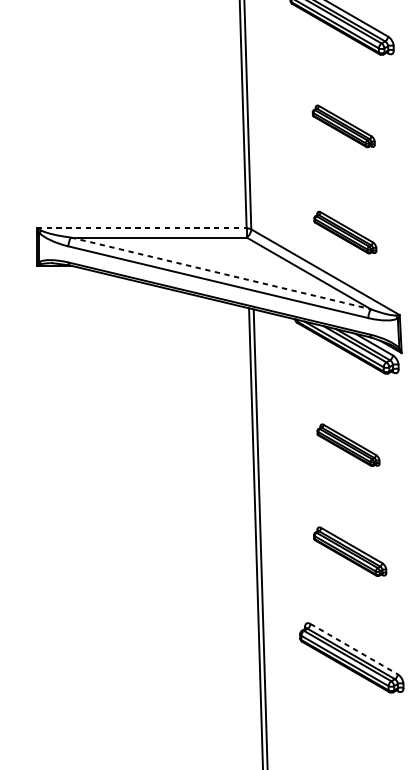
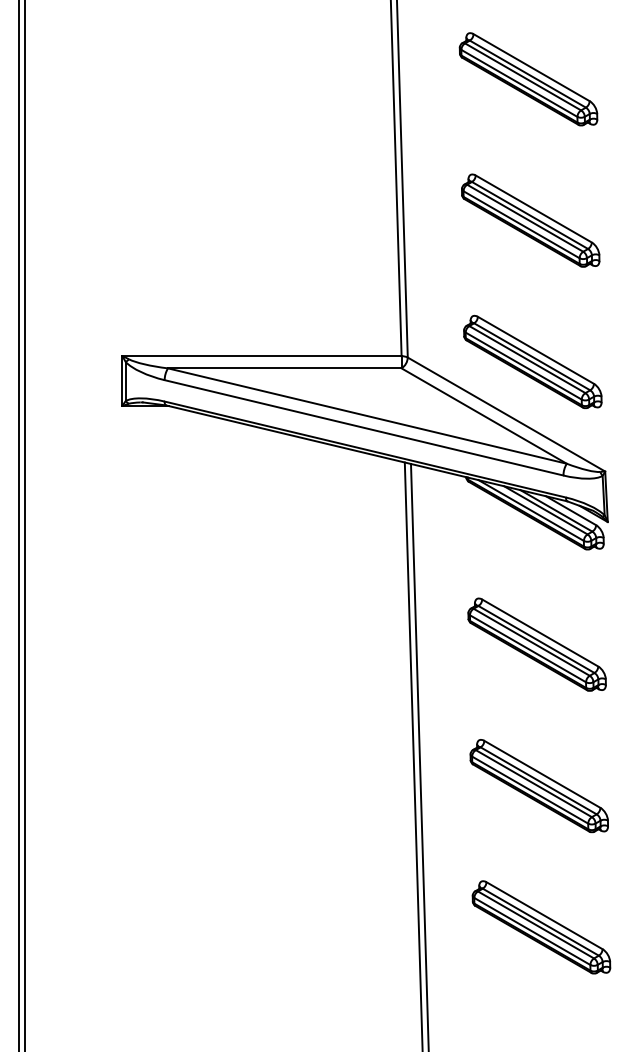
part: (343, 126) -> (530, 220), size x1.67
line: (141, 228) -> (261, 356), dashed -> solid
part: (345, 232) -> (532, 361), size x1.67
line: (221, 273) -> (367, 416), dashed -> solid
part: (348, 445) -> (536, 644), size x1.67
part: (349, 551) -> (538, 786), size x1.43
line: (354, 648) -> (544, 915), dashed -> solid

